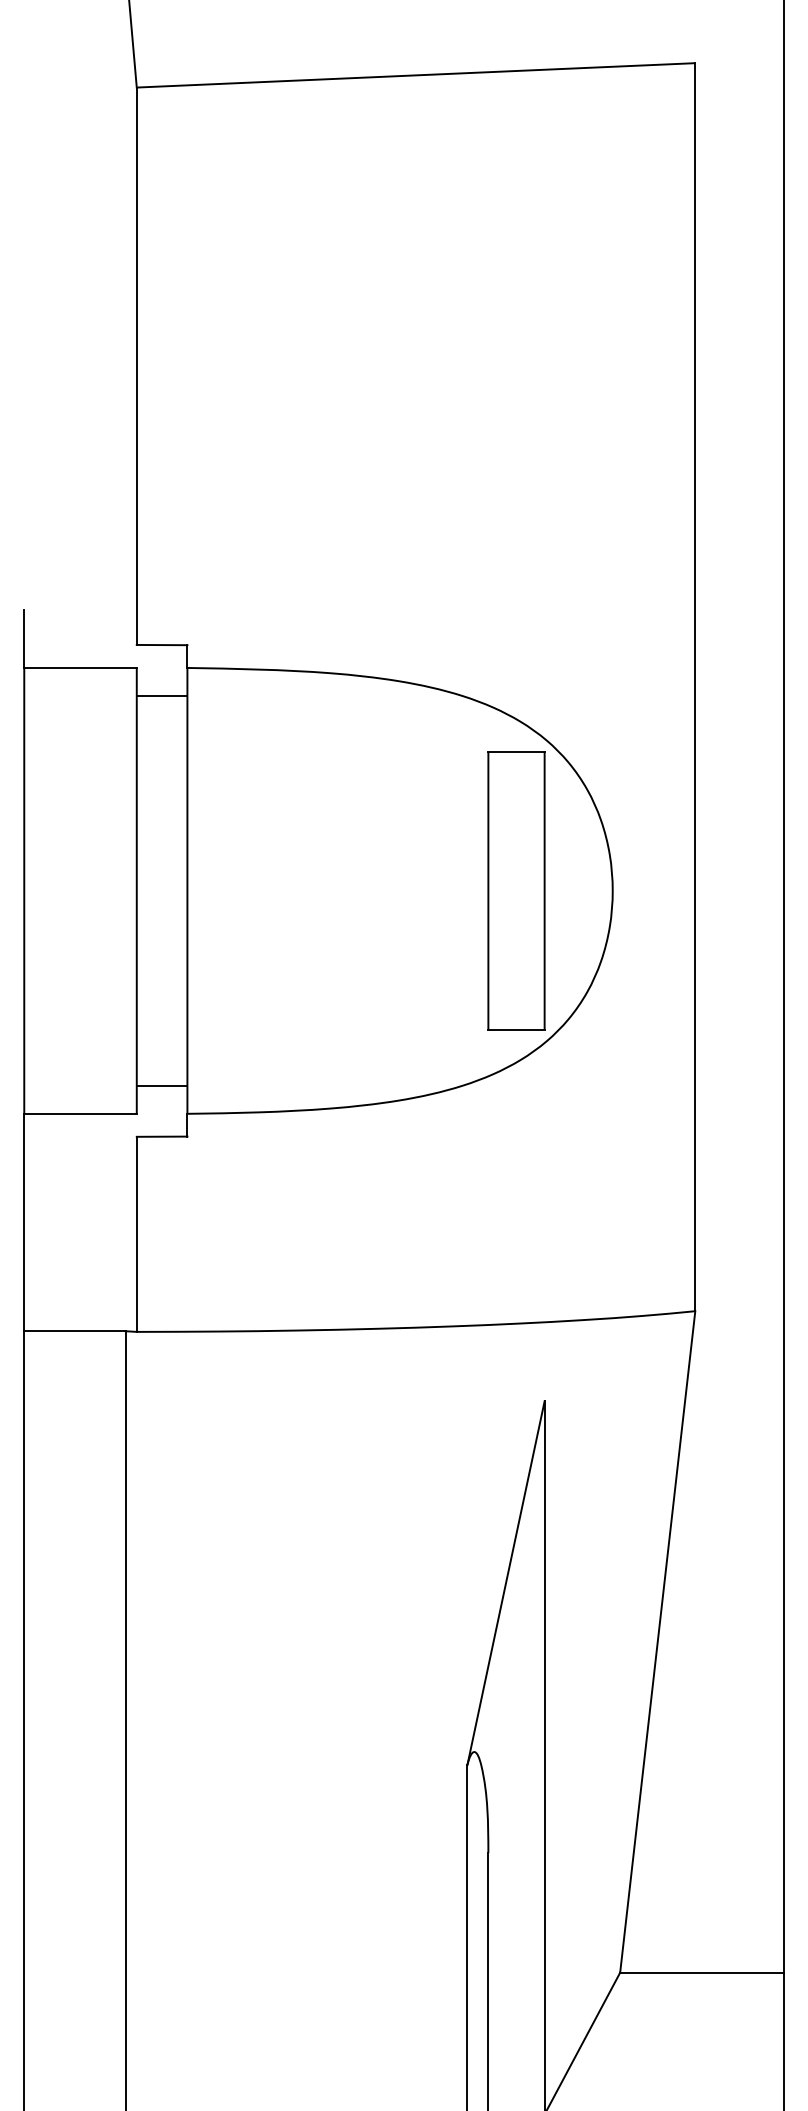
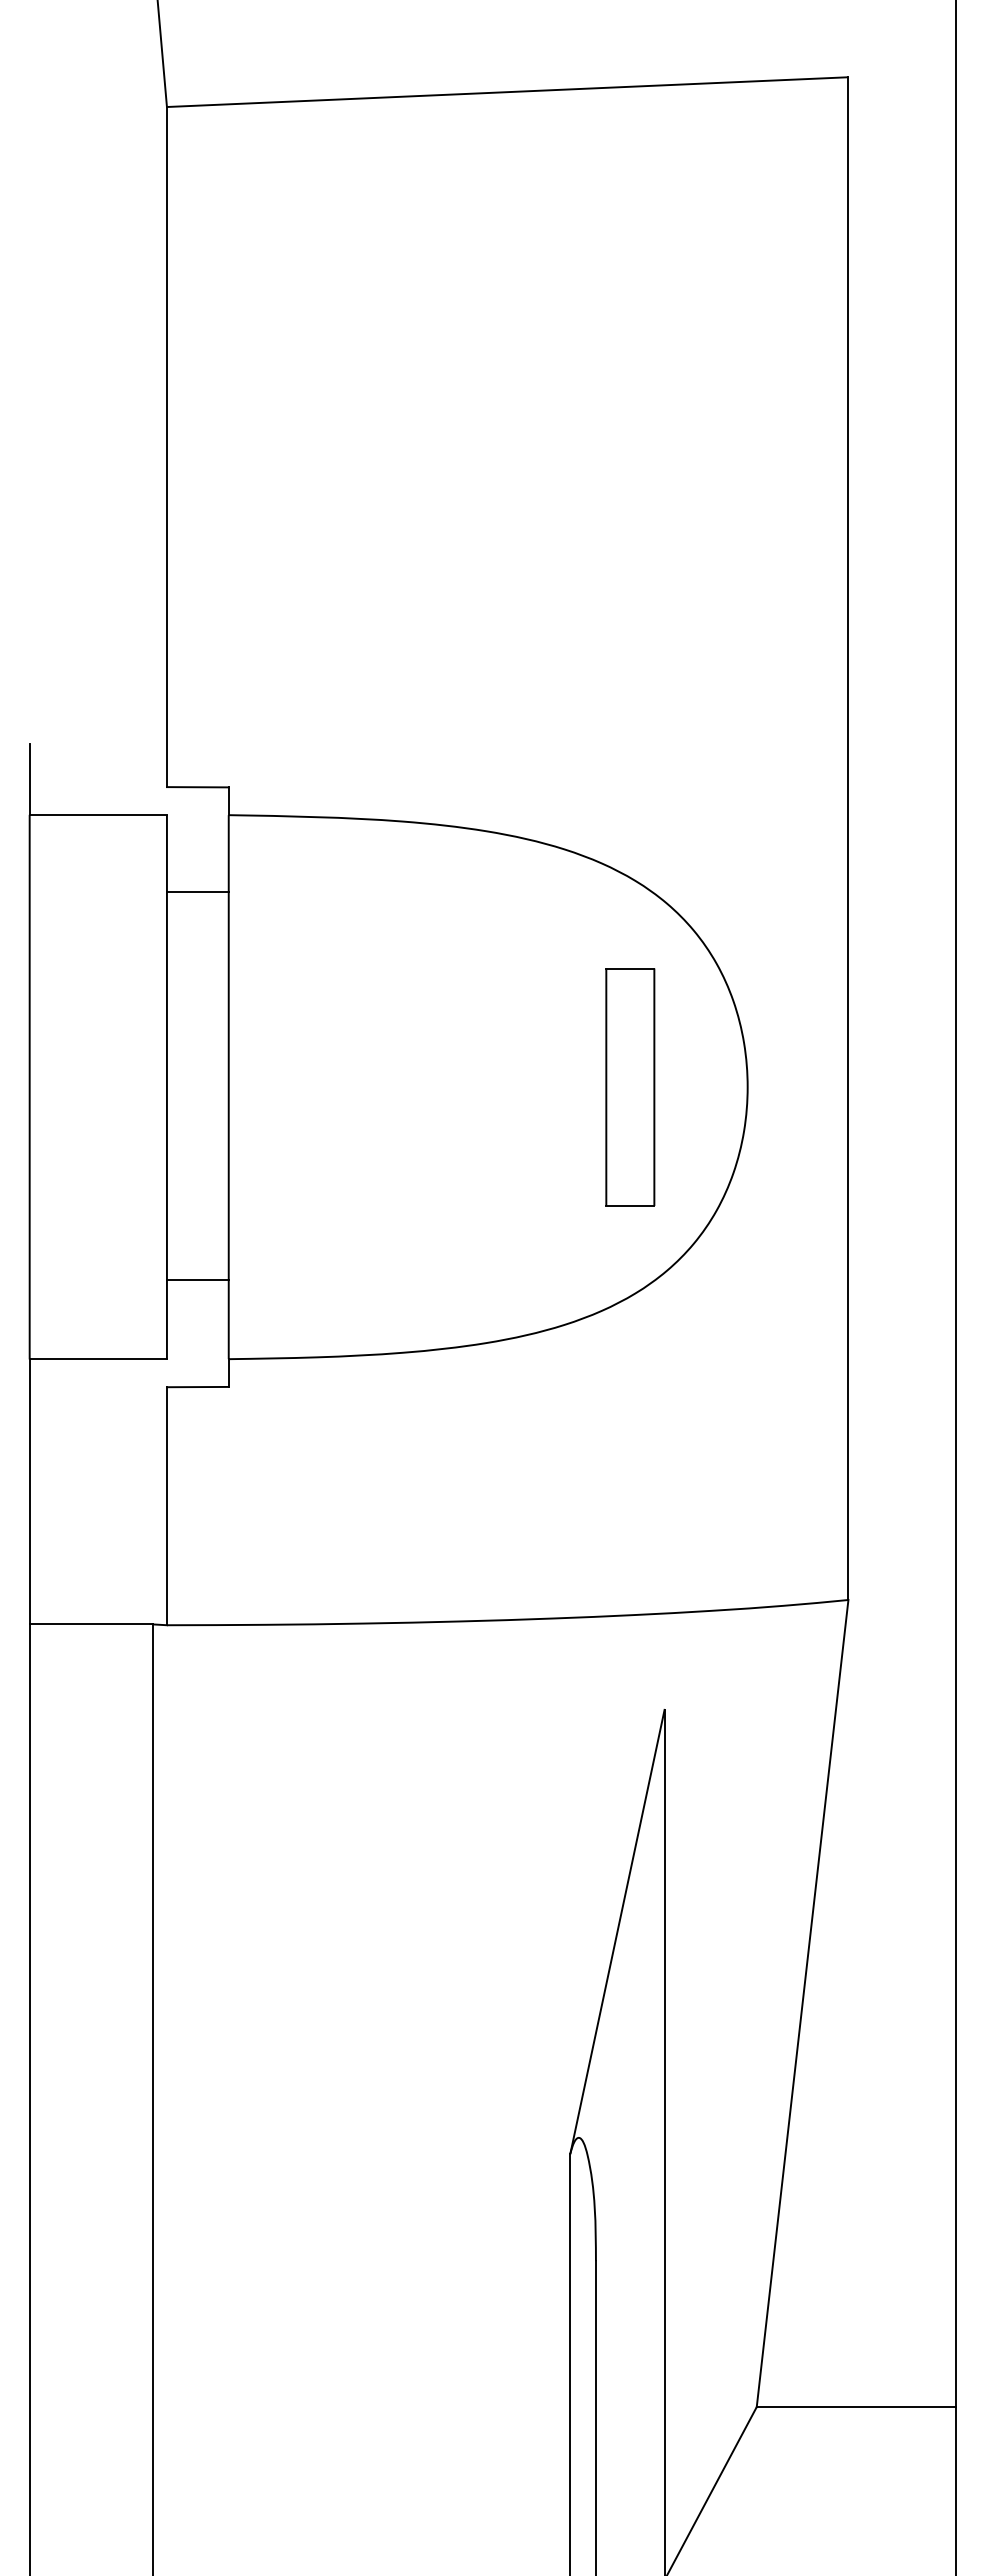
line: (161, 696) -> (197, 892), moved
part: (516, 891) -> (630, 1087), size x0.7
line: (161, 1085) -> (197, 1279), moved

